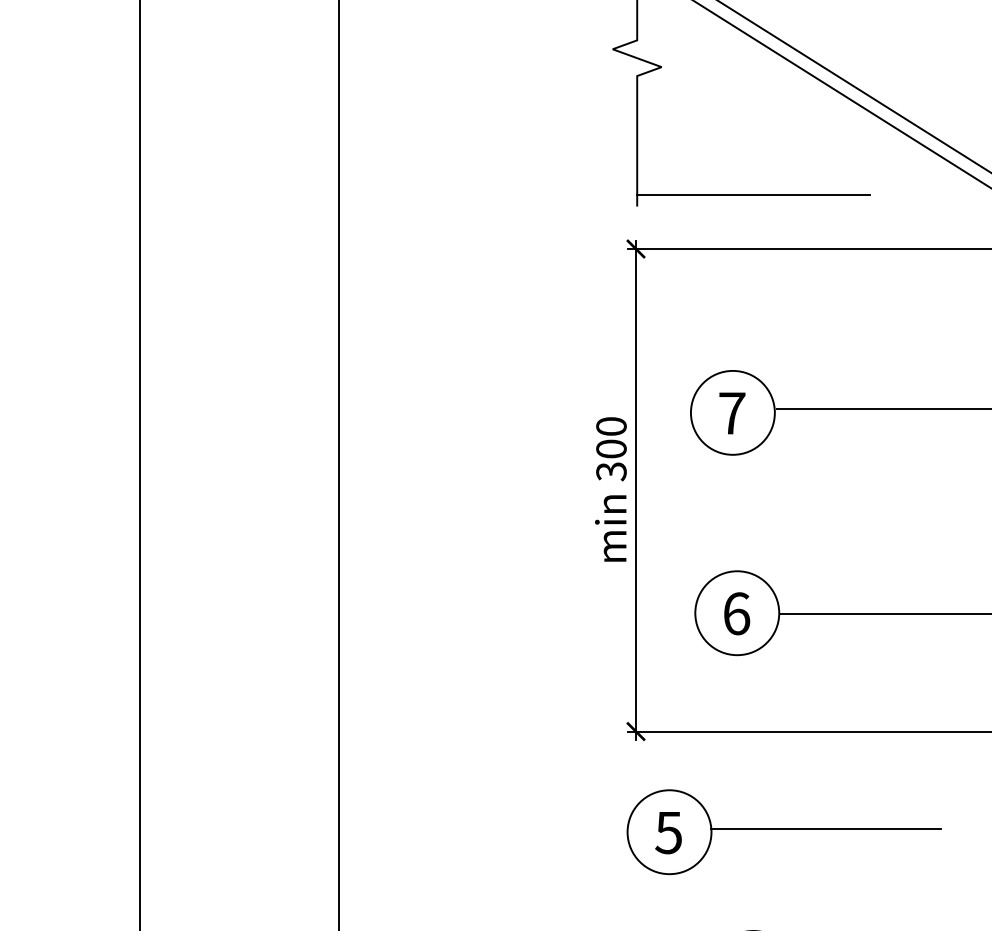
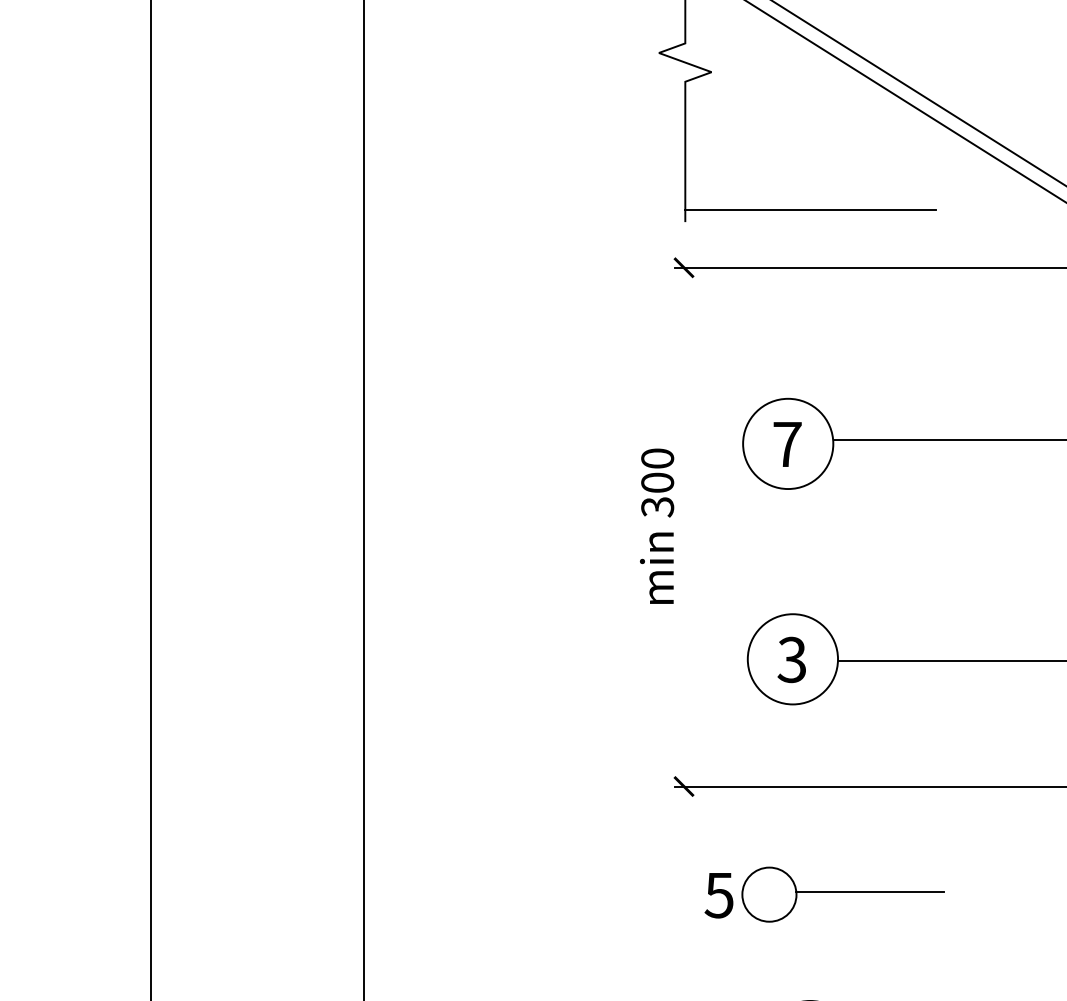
line: (636, 489) -> (684, 526), removed
text: (735, 613) -> (791, 659), 6 -> 3
part: (784, 831) -> (843, 894), size x0.6

